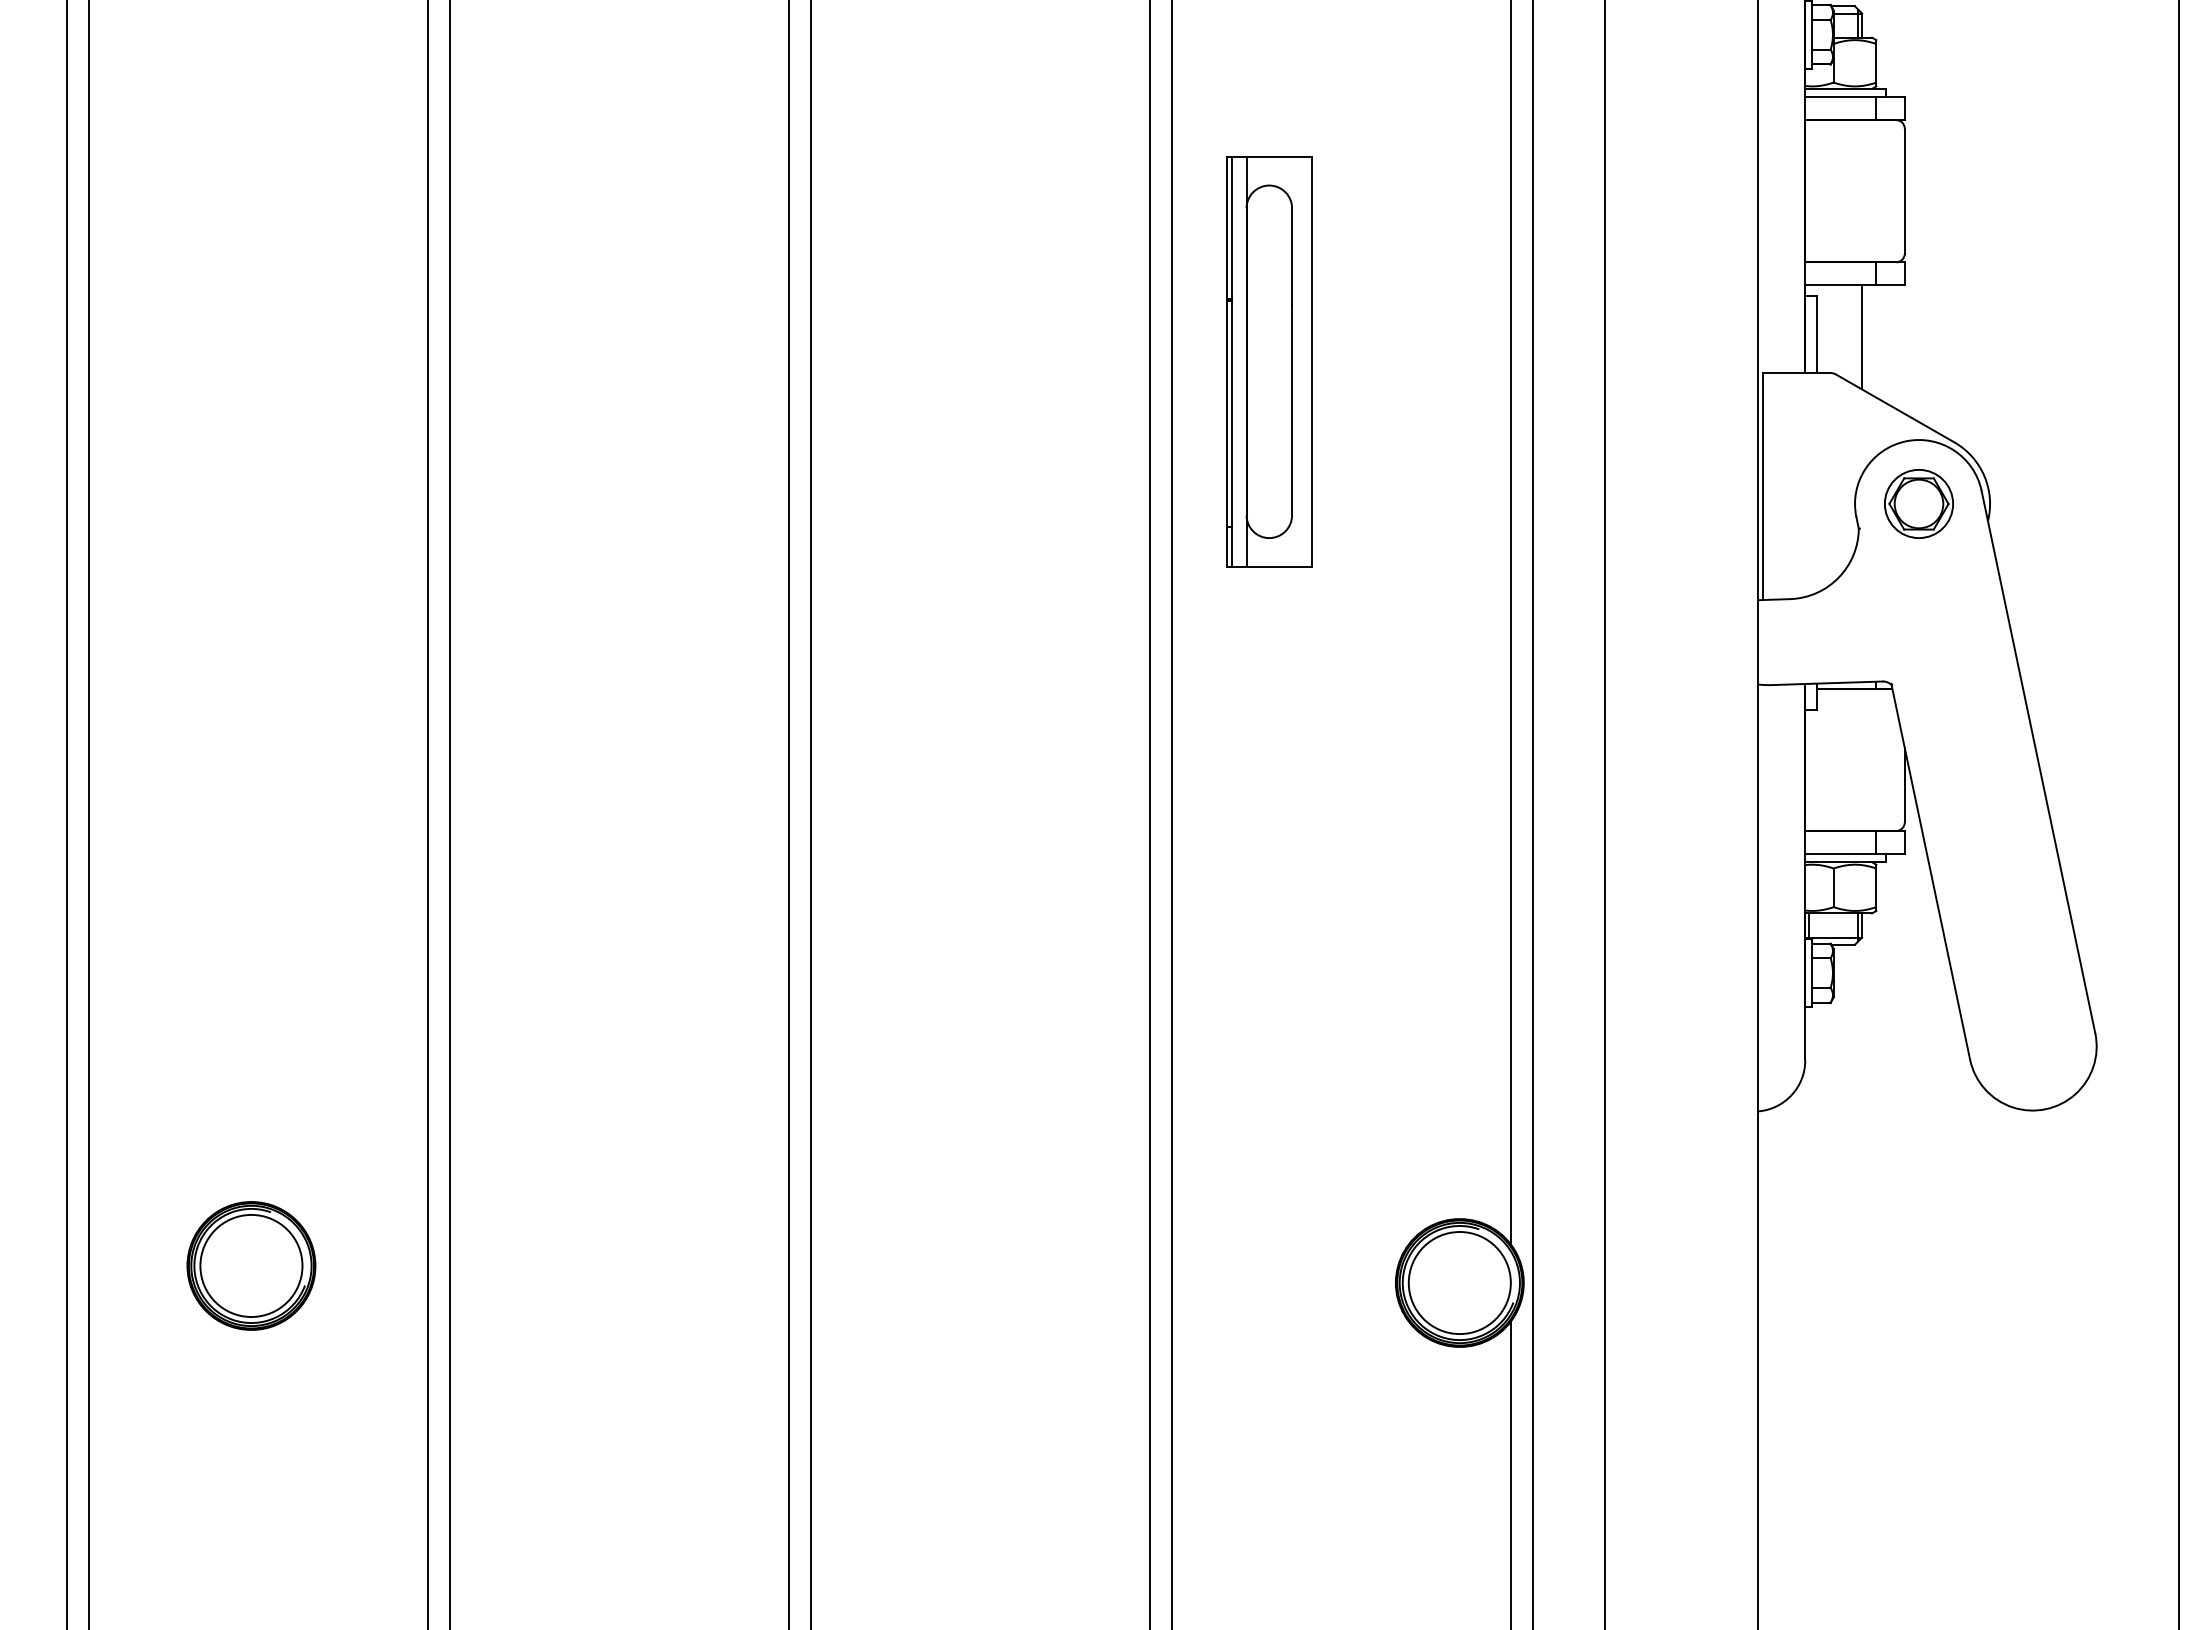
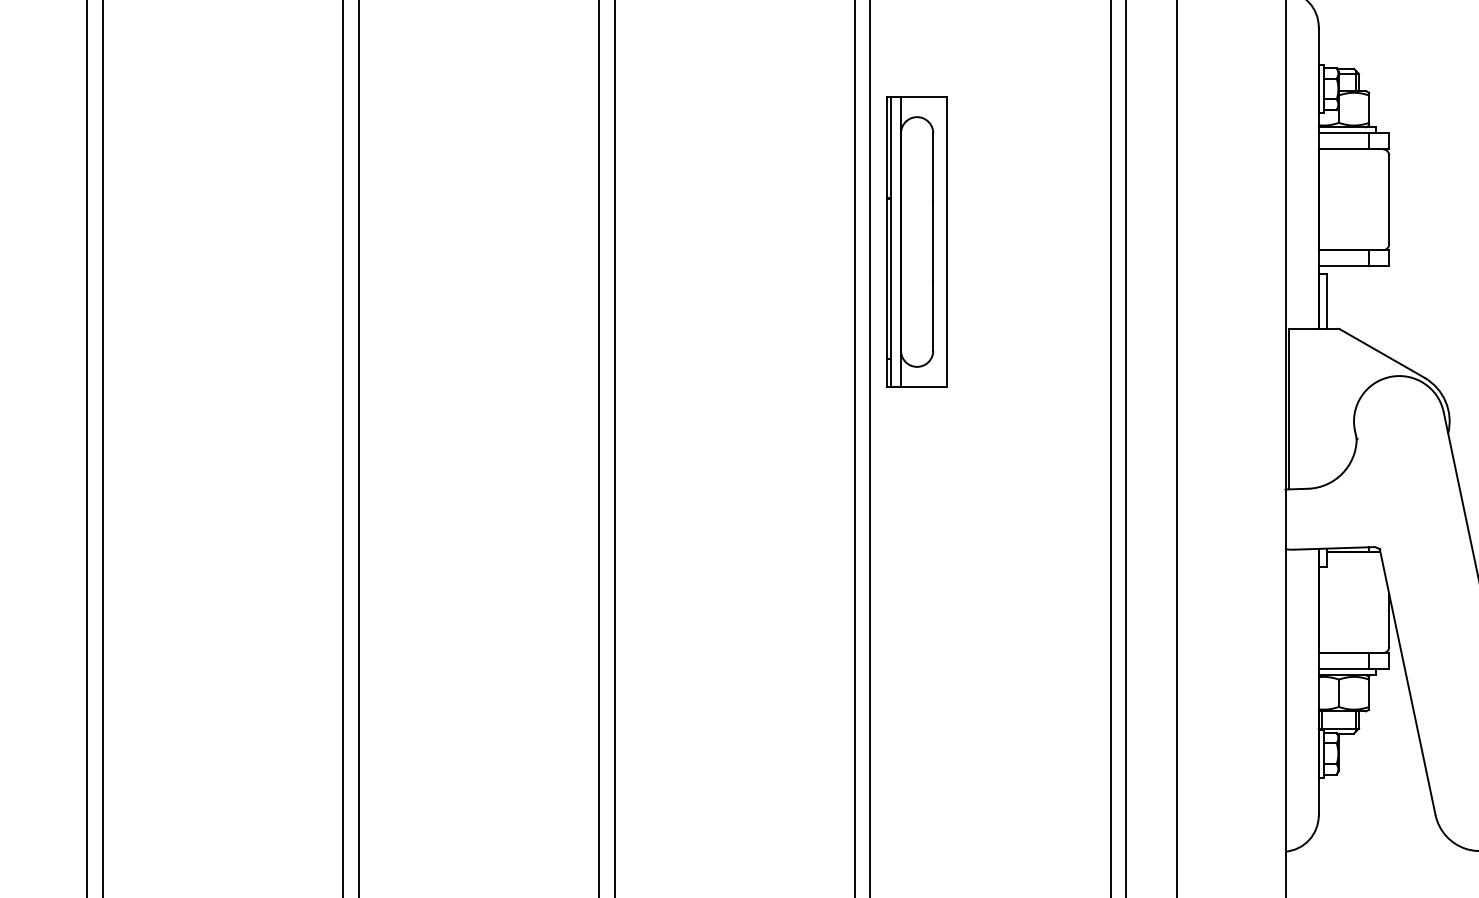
line: (1862, 337) -> (1359, 303), removed
part: (1269, 361) -> (917, 241), moved
part: (1918, 503) -> (1398, 421), removed

